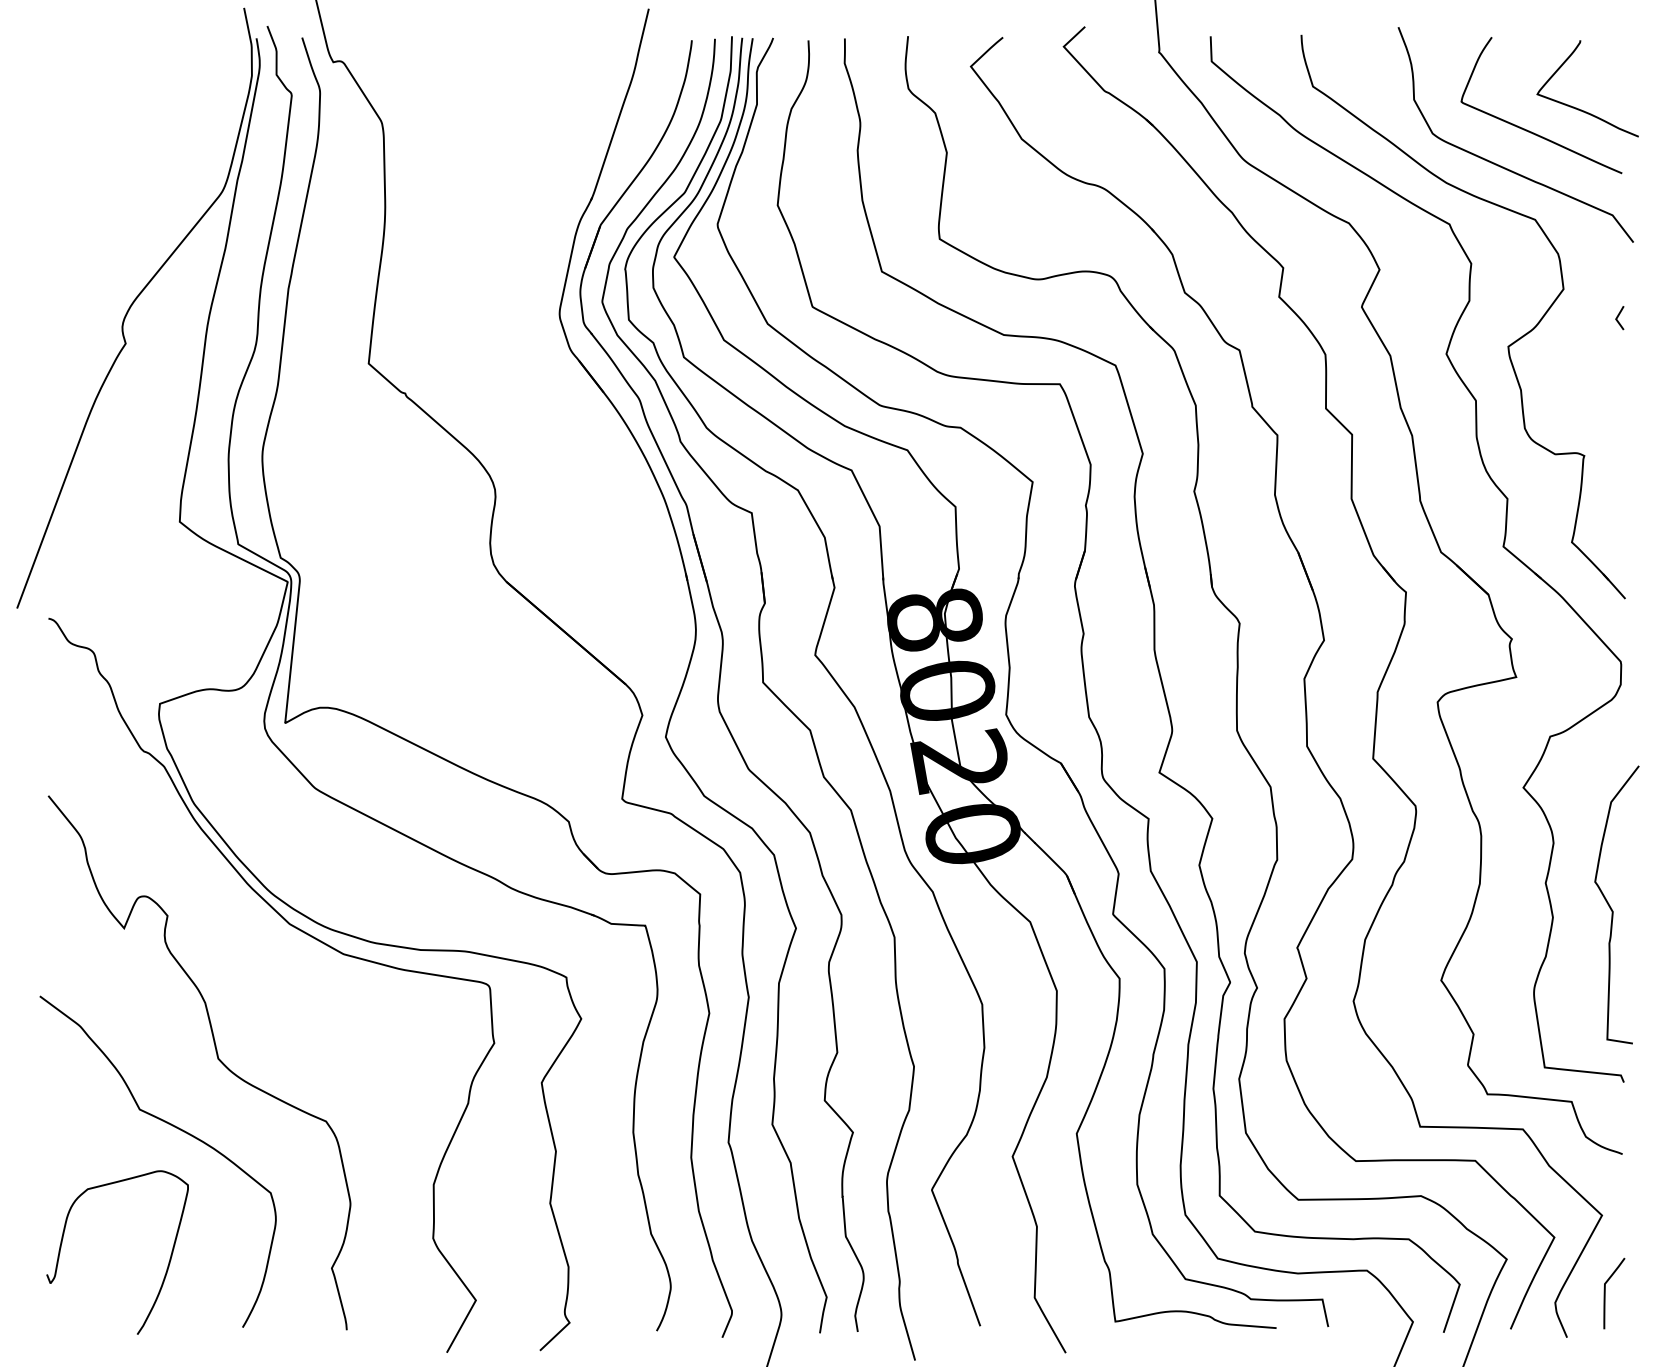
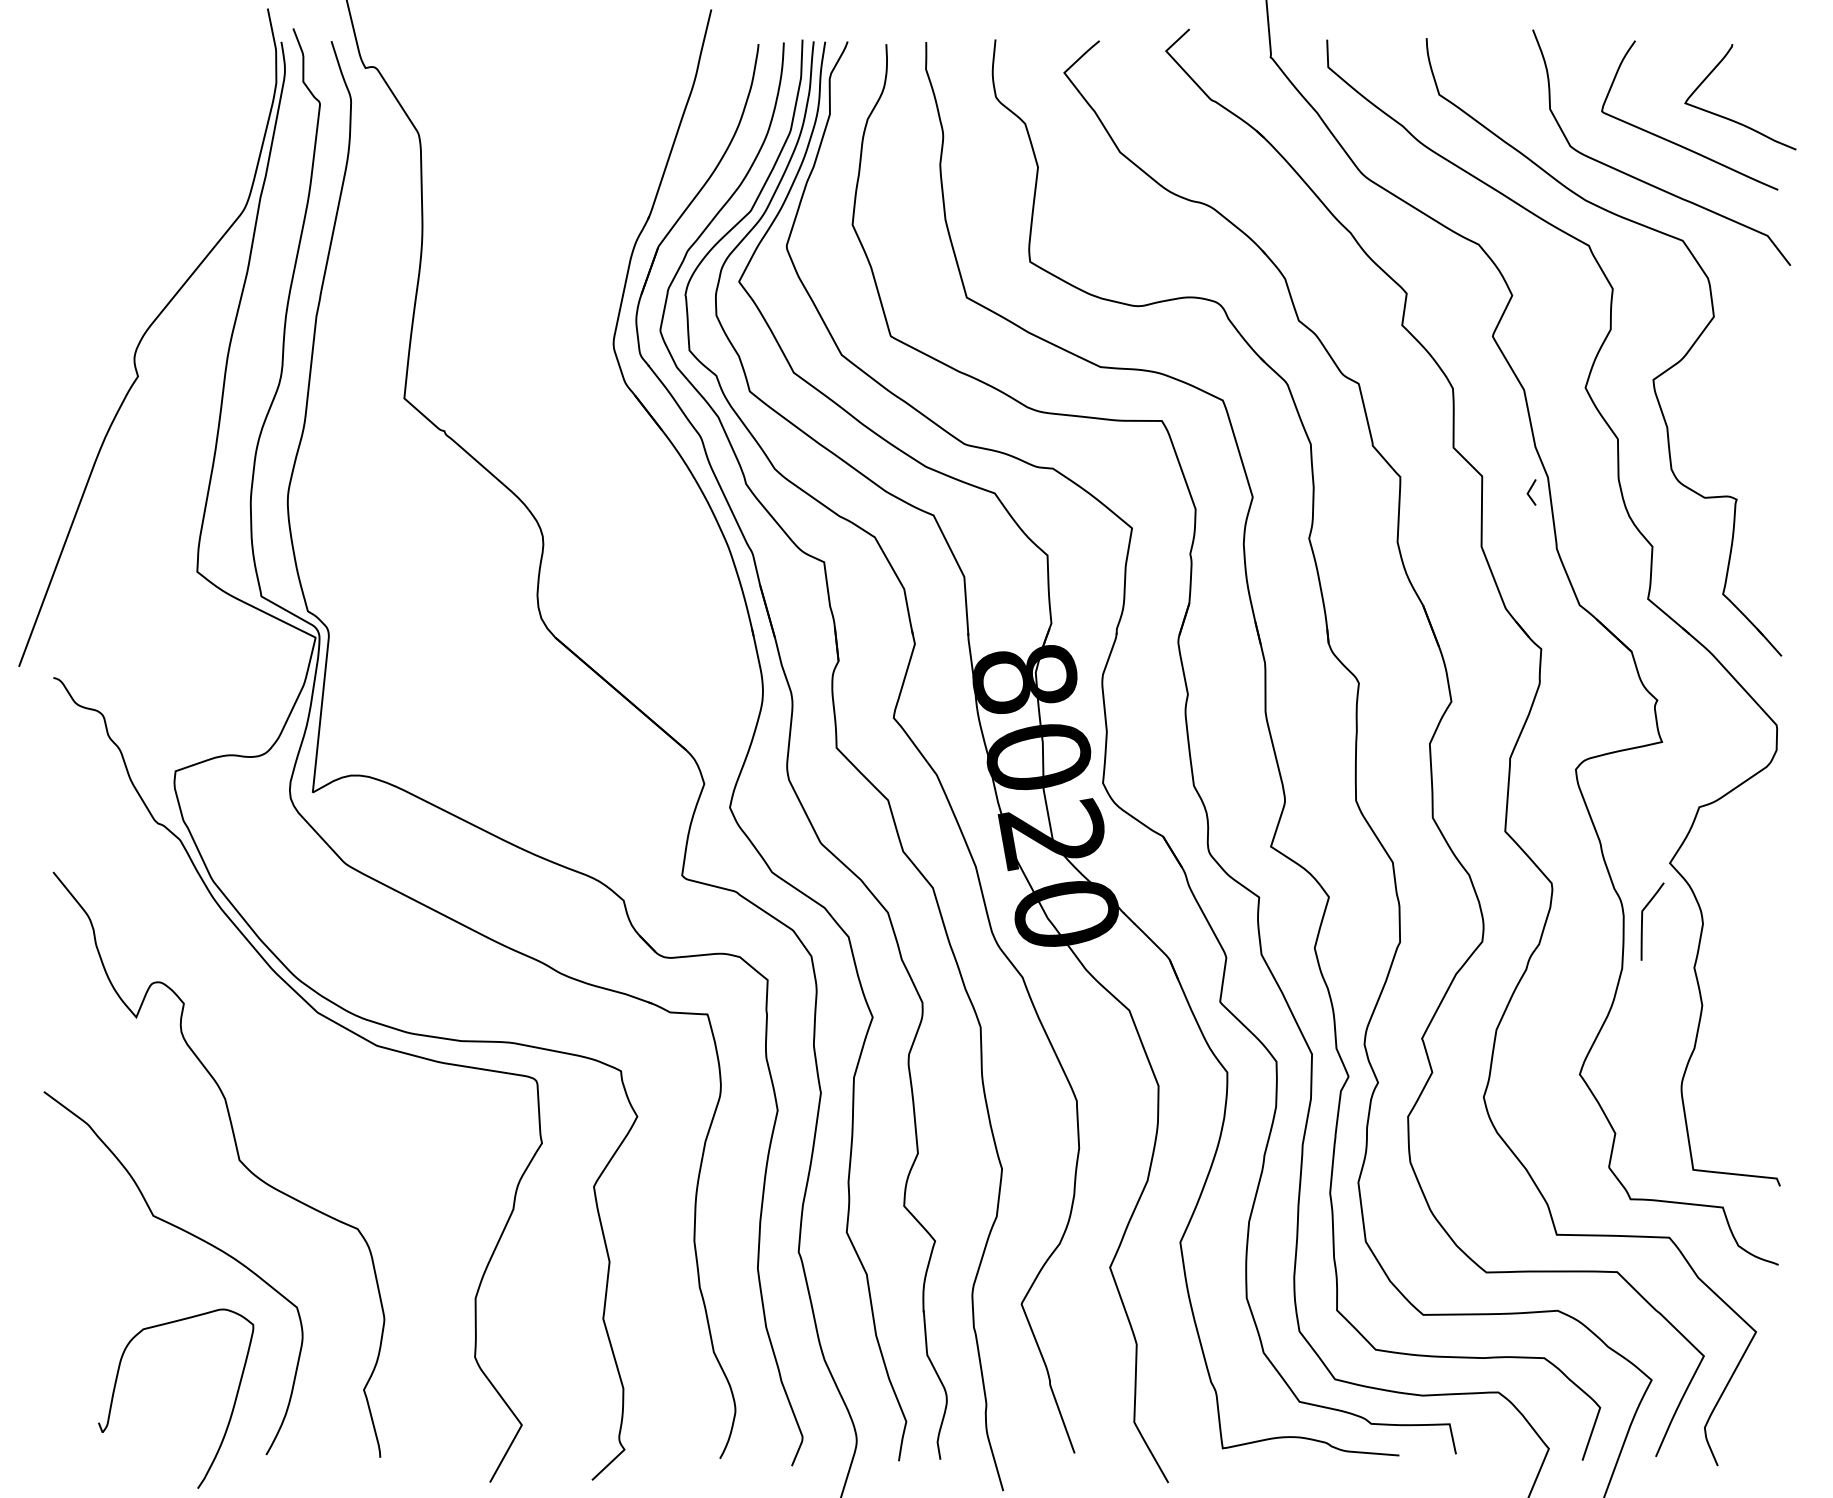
line: (1617, 318) -> (1529, 492), moved
curve: (1611, 907) -> (1766, 994), removed
curve: (166, 1269) -> (229, 1417), moved
curve: (1605, 1293) -> (1642, 921), moved

